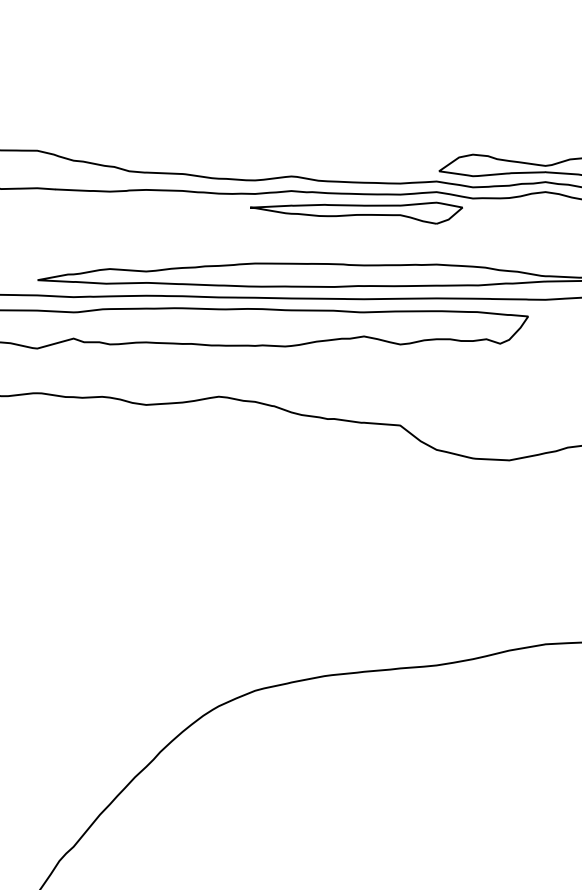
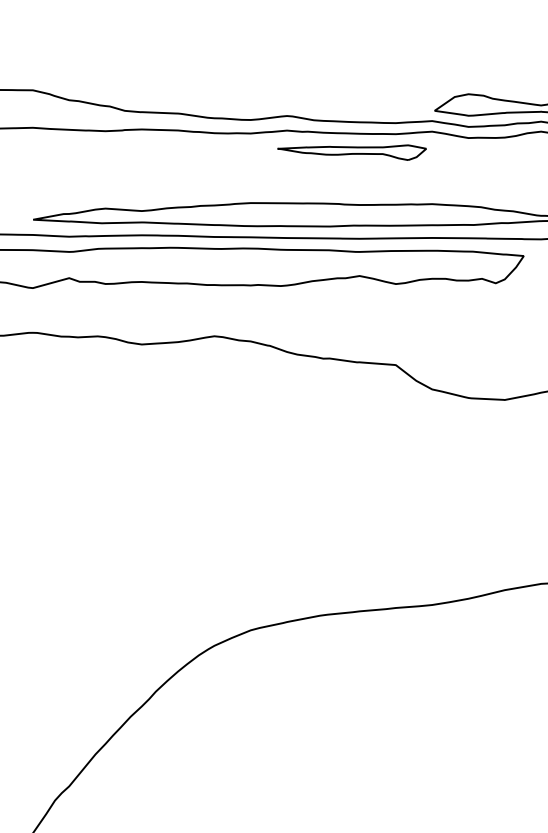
part: (356, 212) -> (352, 152), size x0.7

